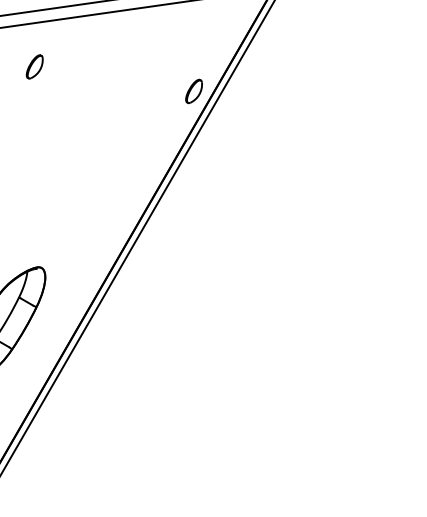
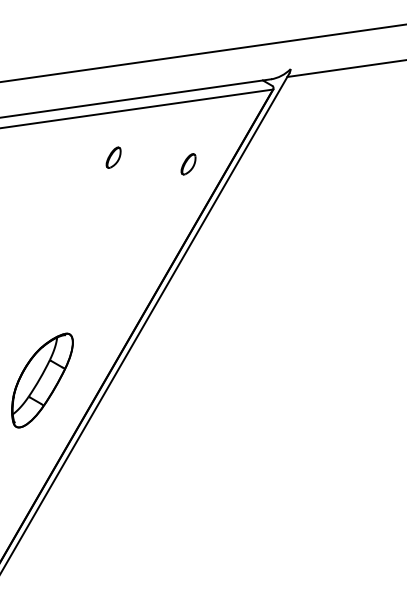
part: (34, 66) -> (113, 157), moved
part: (194, 91) -> (188, 164), moved

